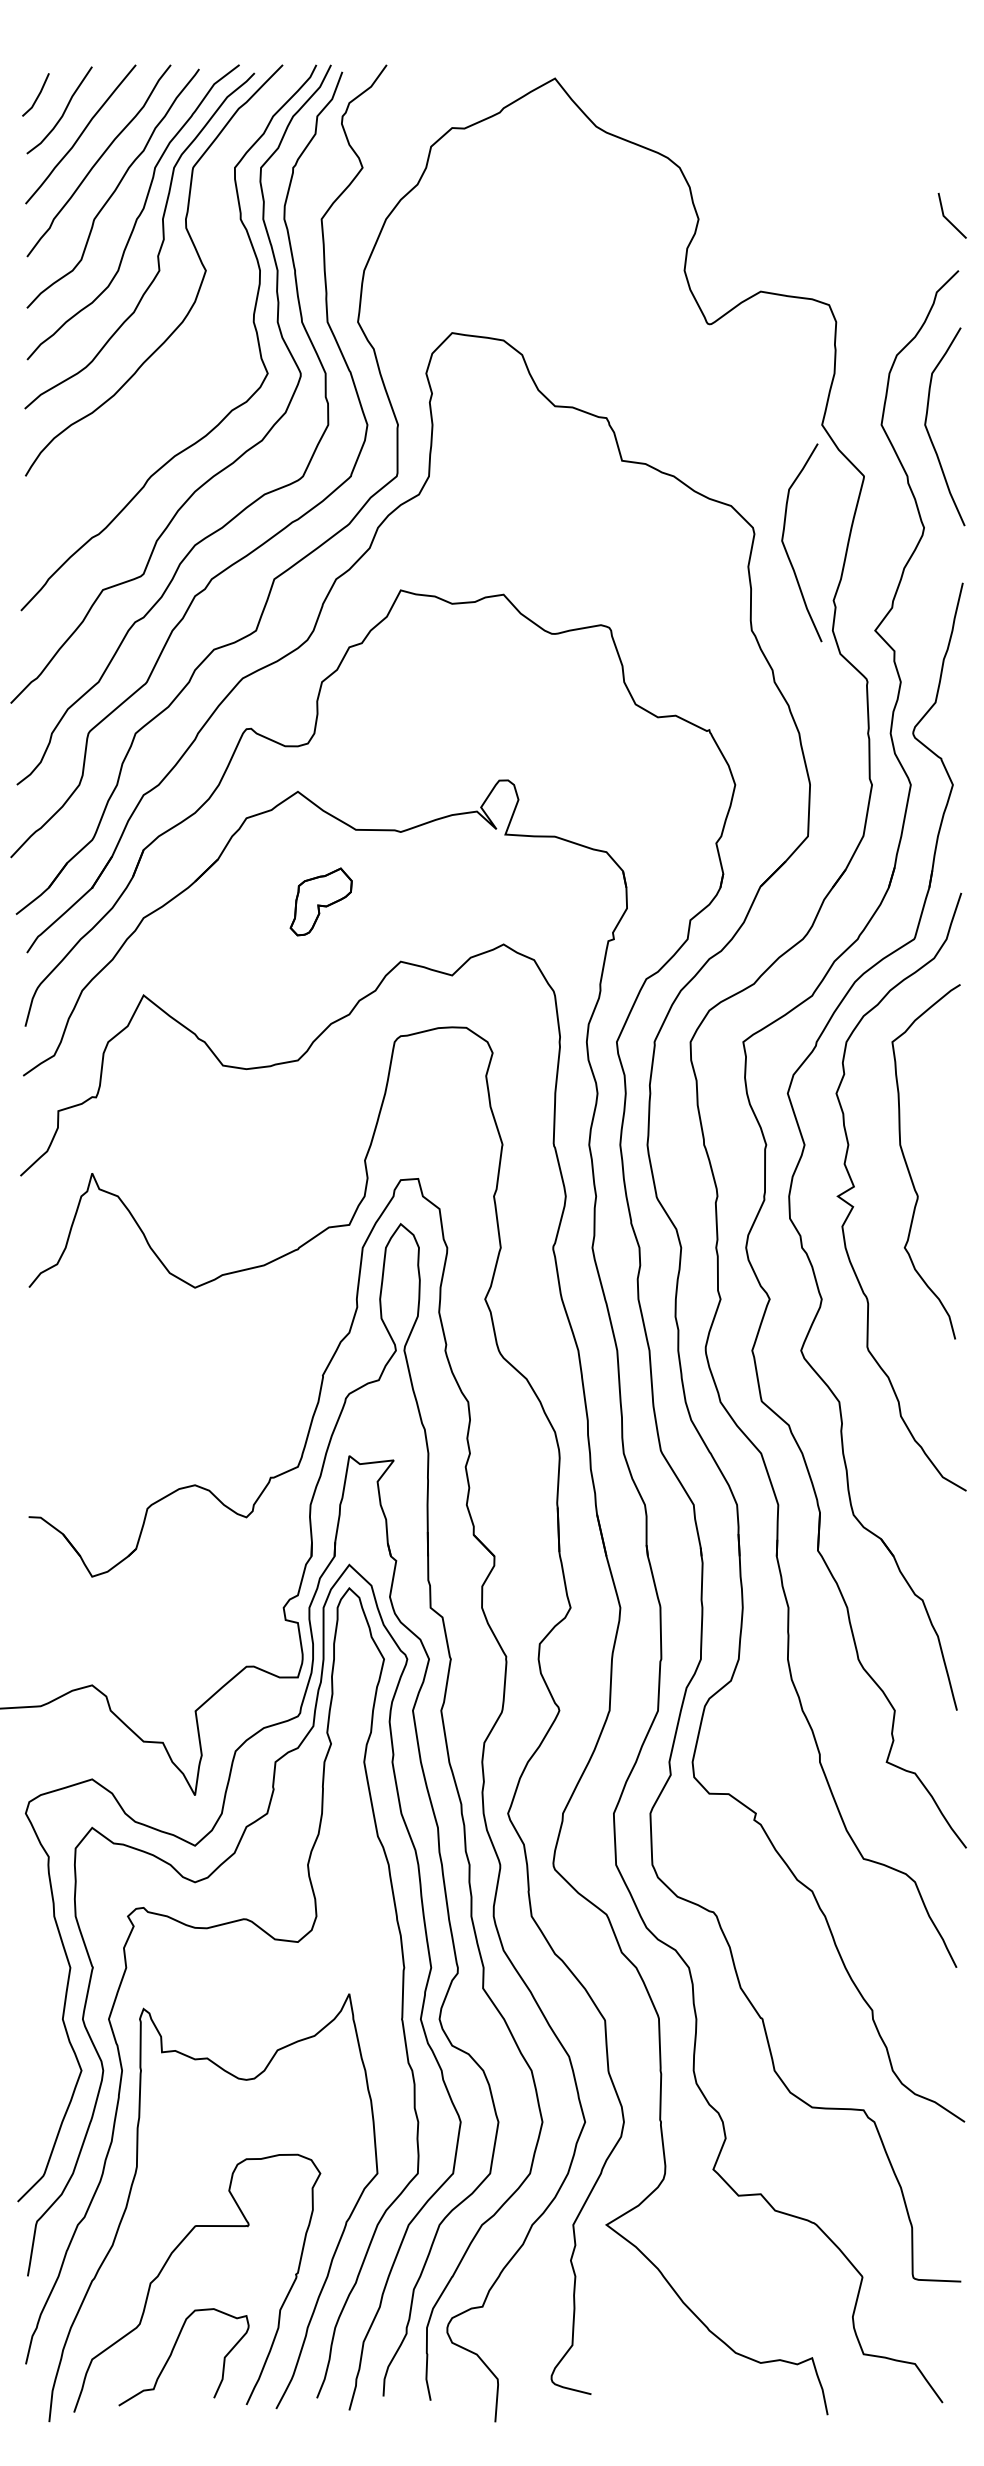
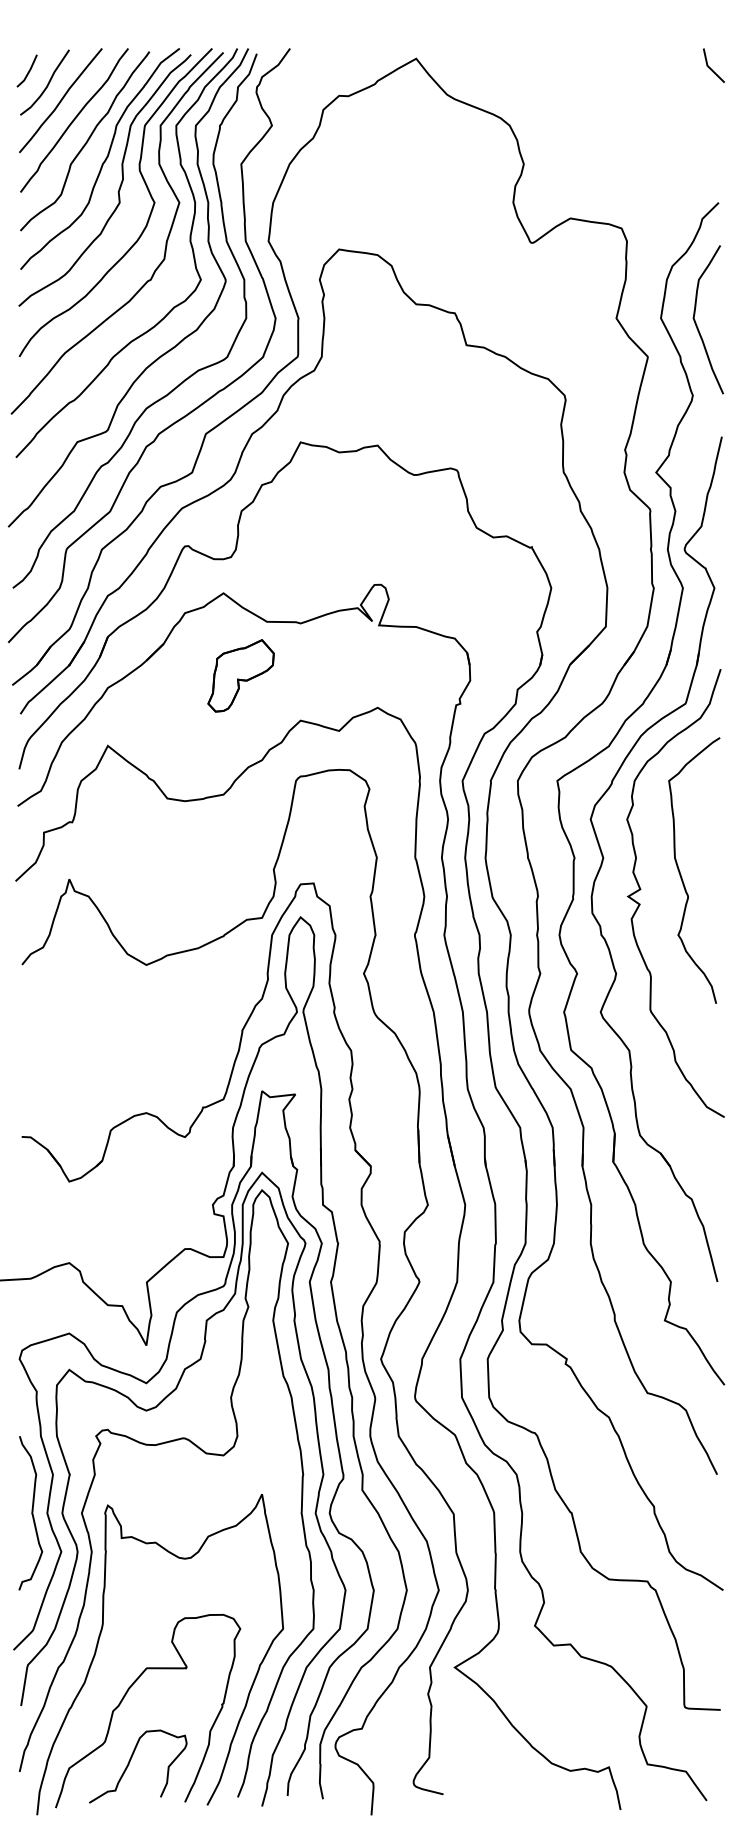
line: (947, 218) -> (710, 67), moved
curve: (220, 326) -> (165, 244), added
curve: (785, 546) -> (588, 409), removed
part: (320, 901) -> (240, 675), size x1.43
curve: (41, 2019) -> (31, 1513), added

